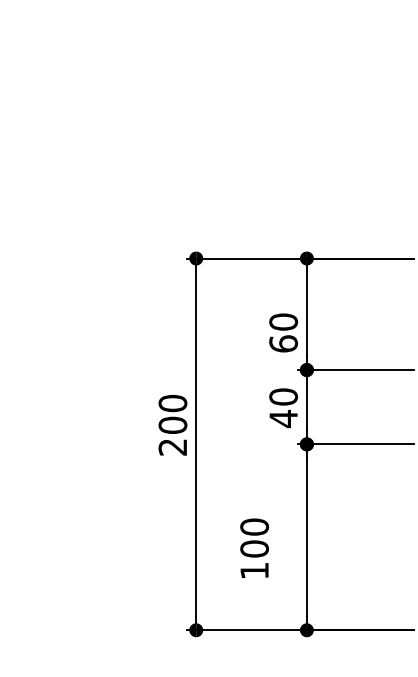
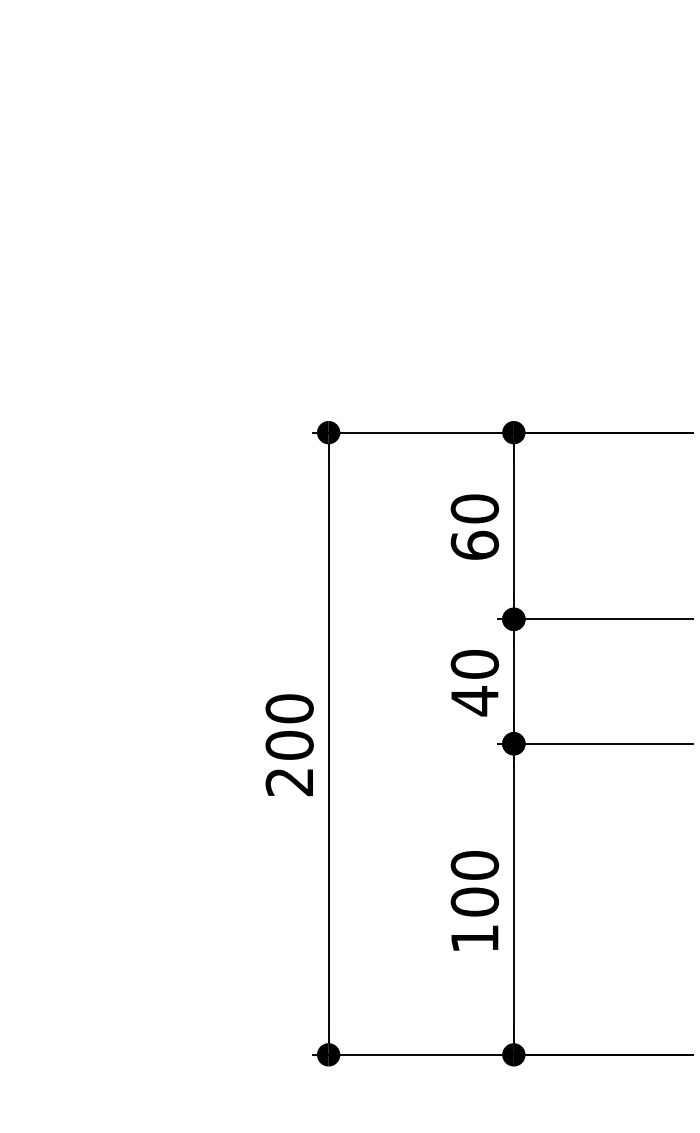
text: (283, 332) -> (474, 526), moved
text: (172, 424) -> (288, 743), moved
text: (254, 547) -> (474, 899), moved

